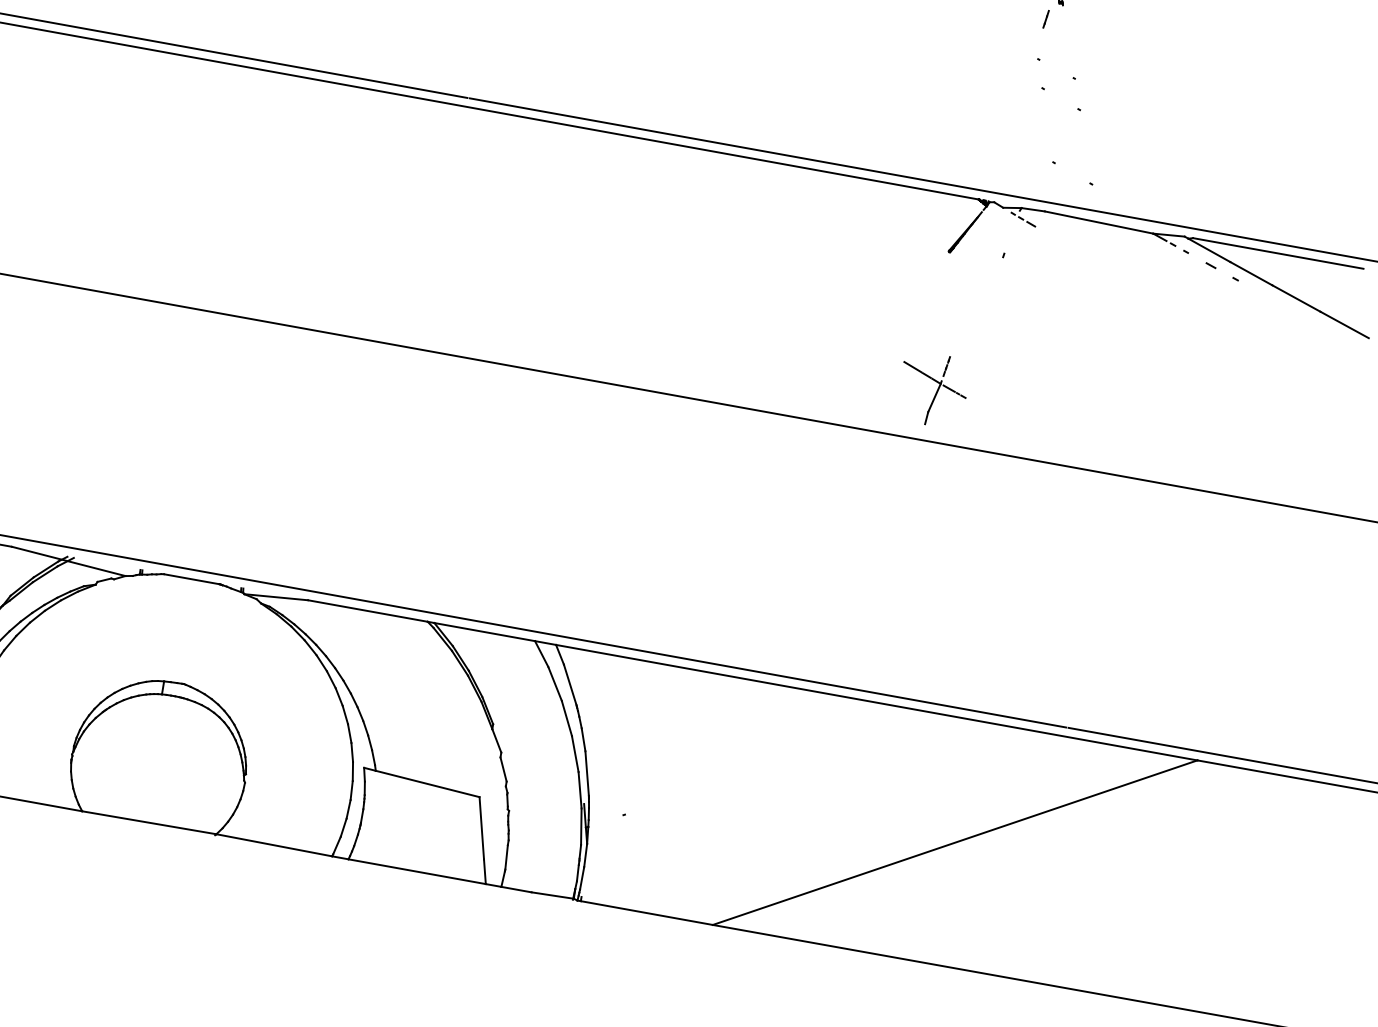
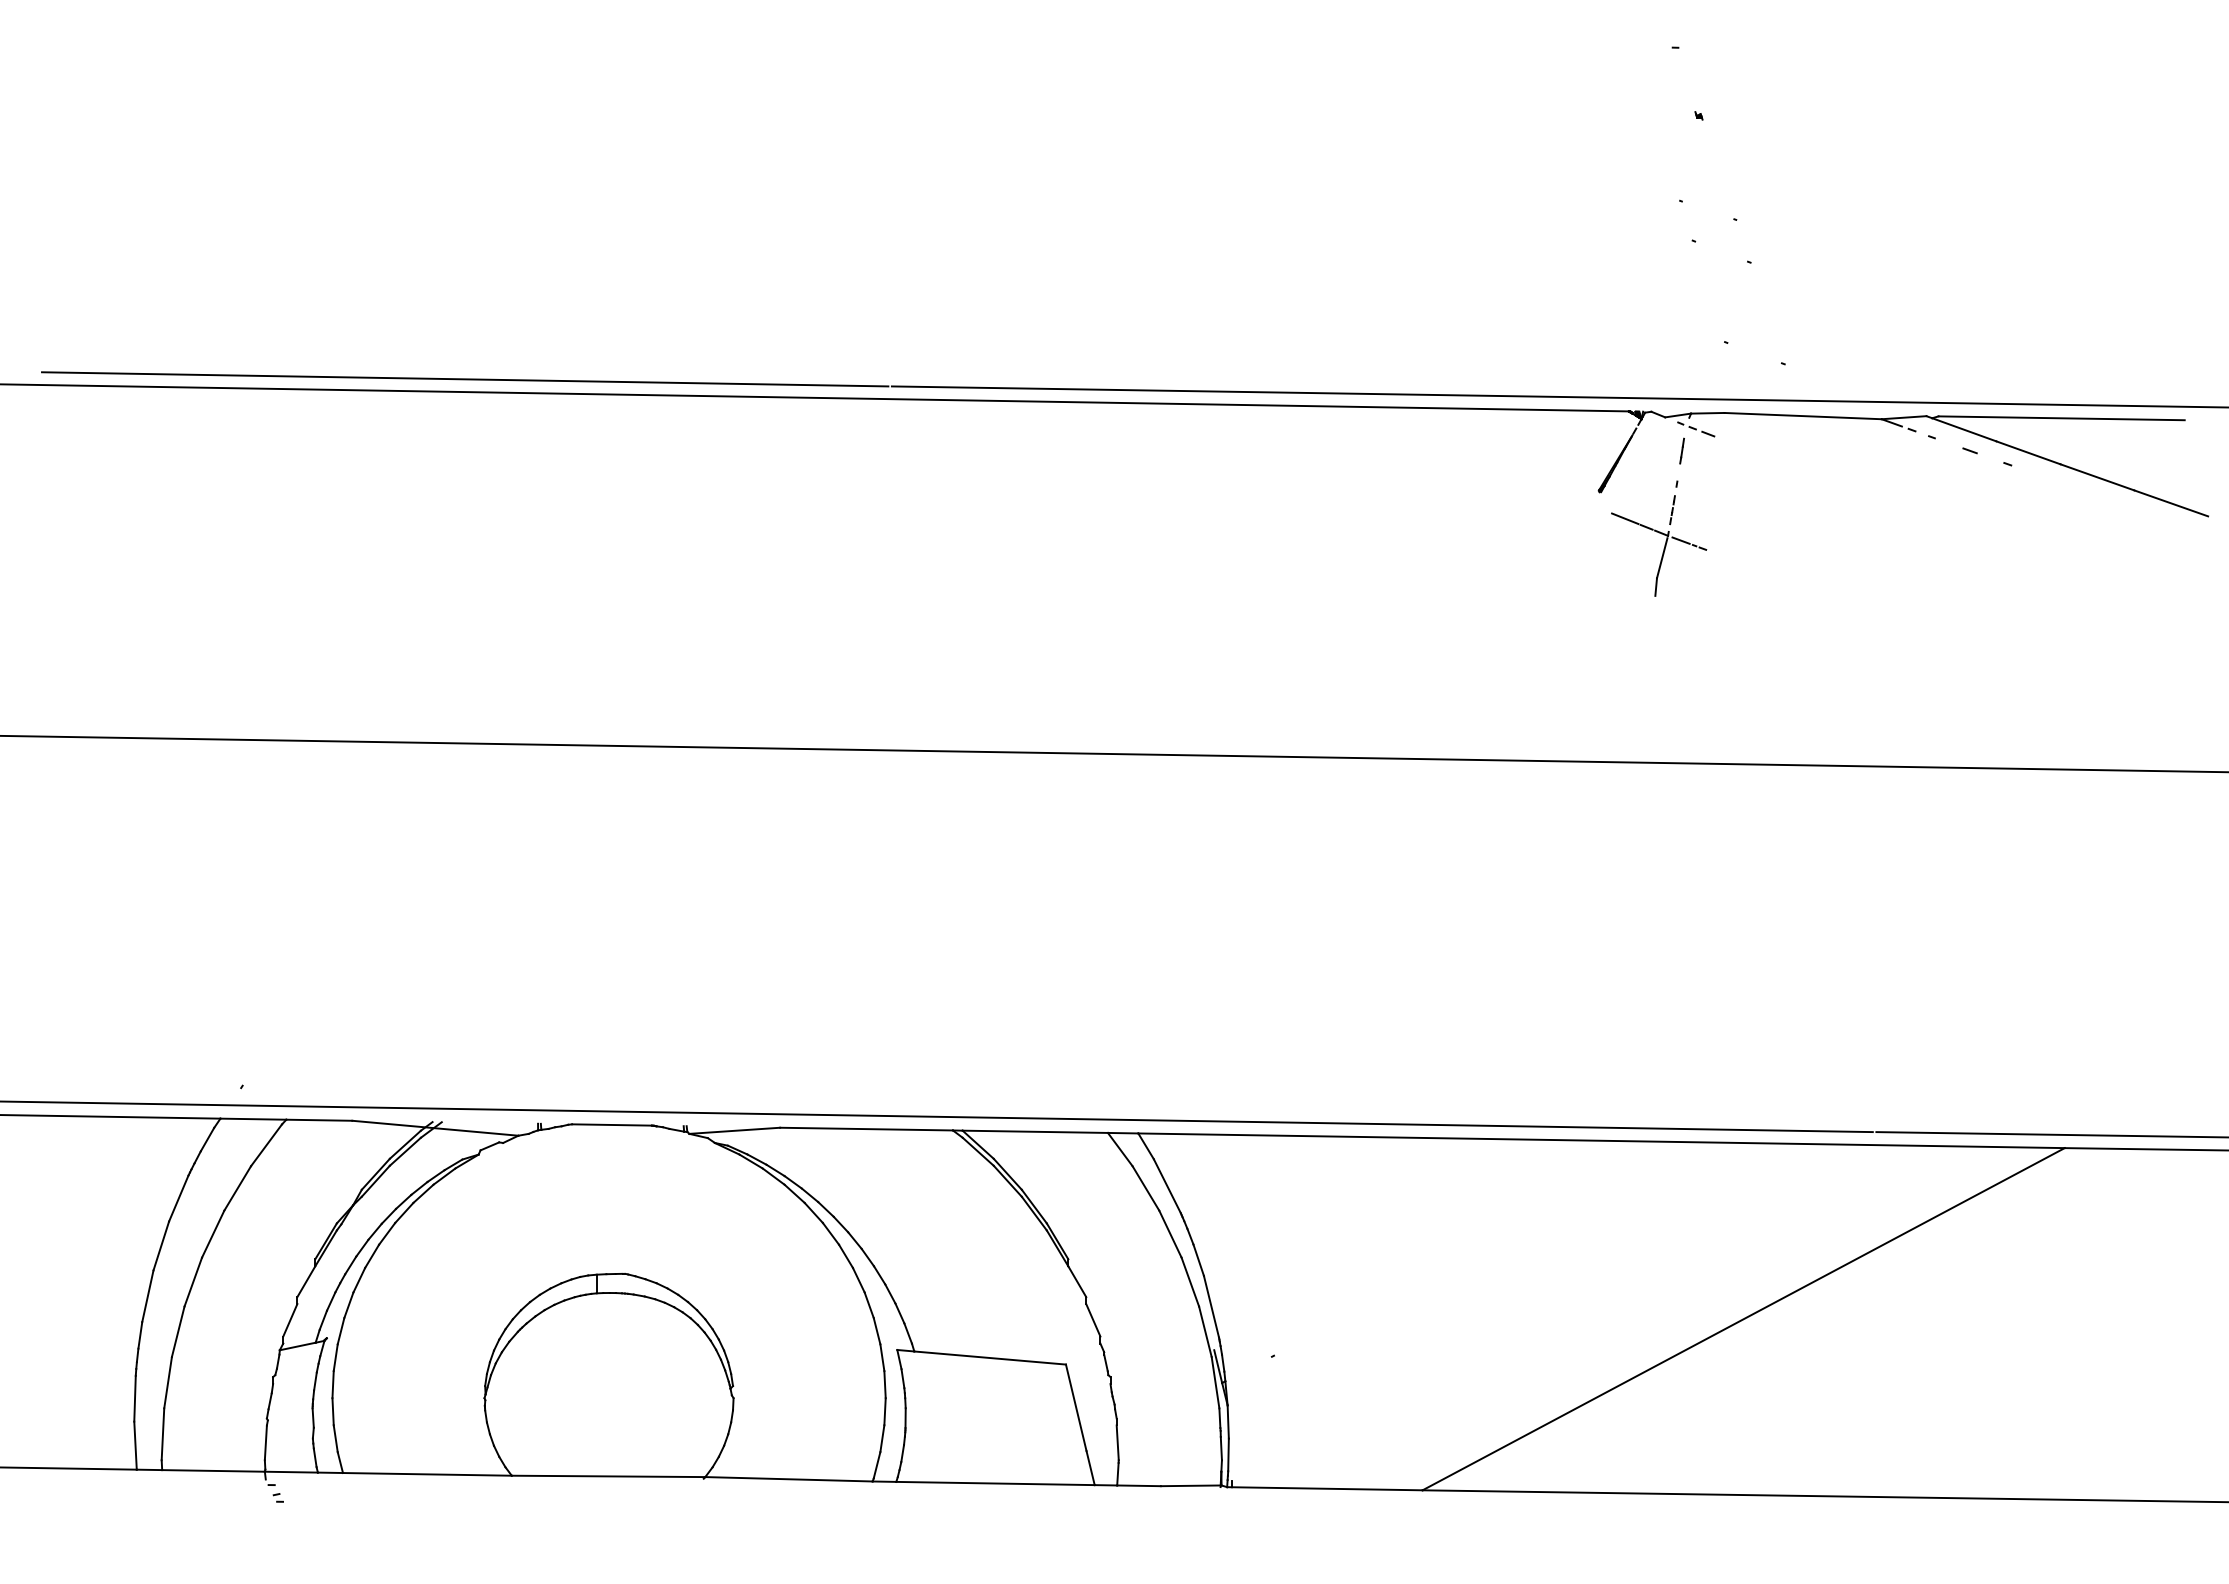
line: (1045, 18) -> (1681, 450), moved
part: (933, 389) -> (1659, 545), moved

